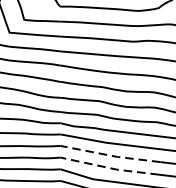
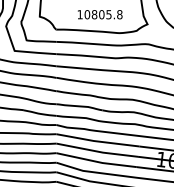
line: (110, 155) -> (97, 151), dashed -> solid
line: (109, 167) -> (96, 161), dashed -> solid

